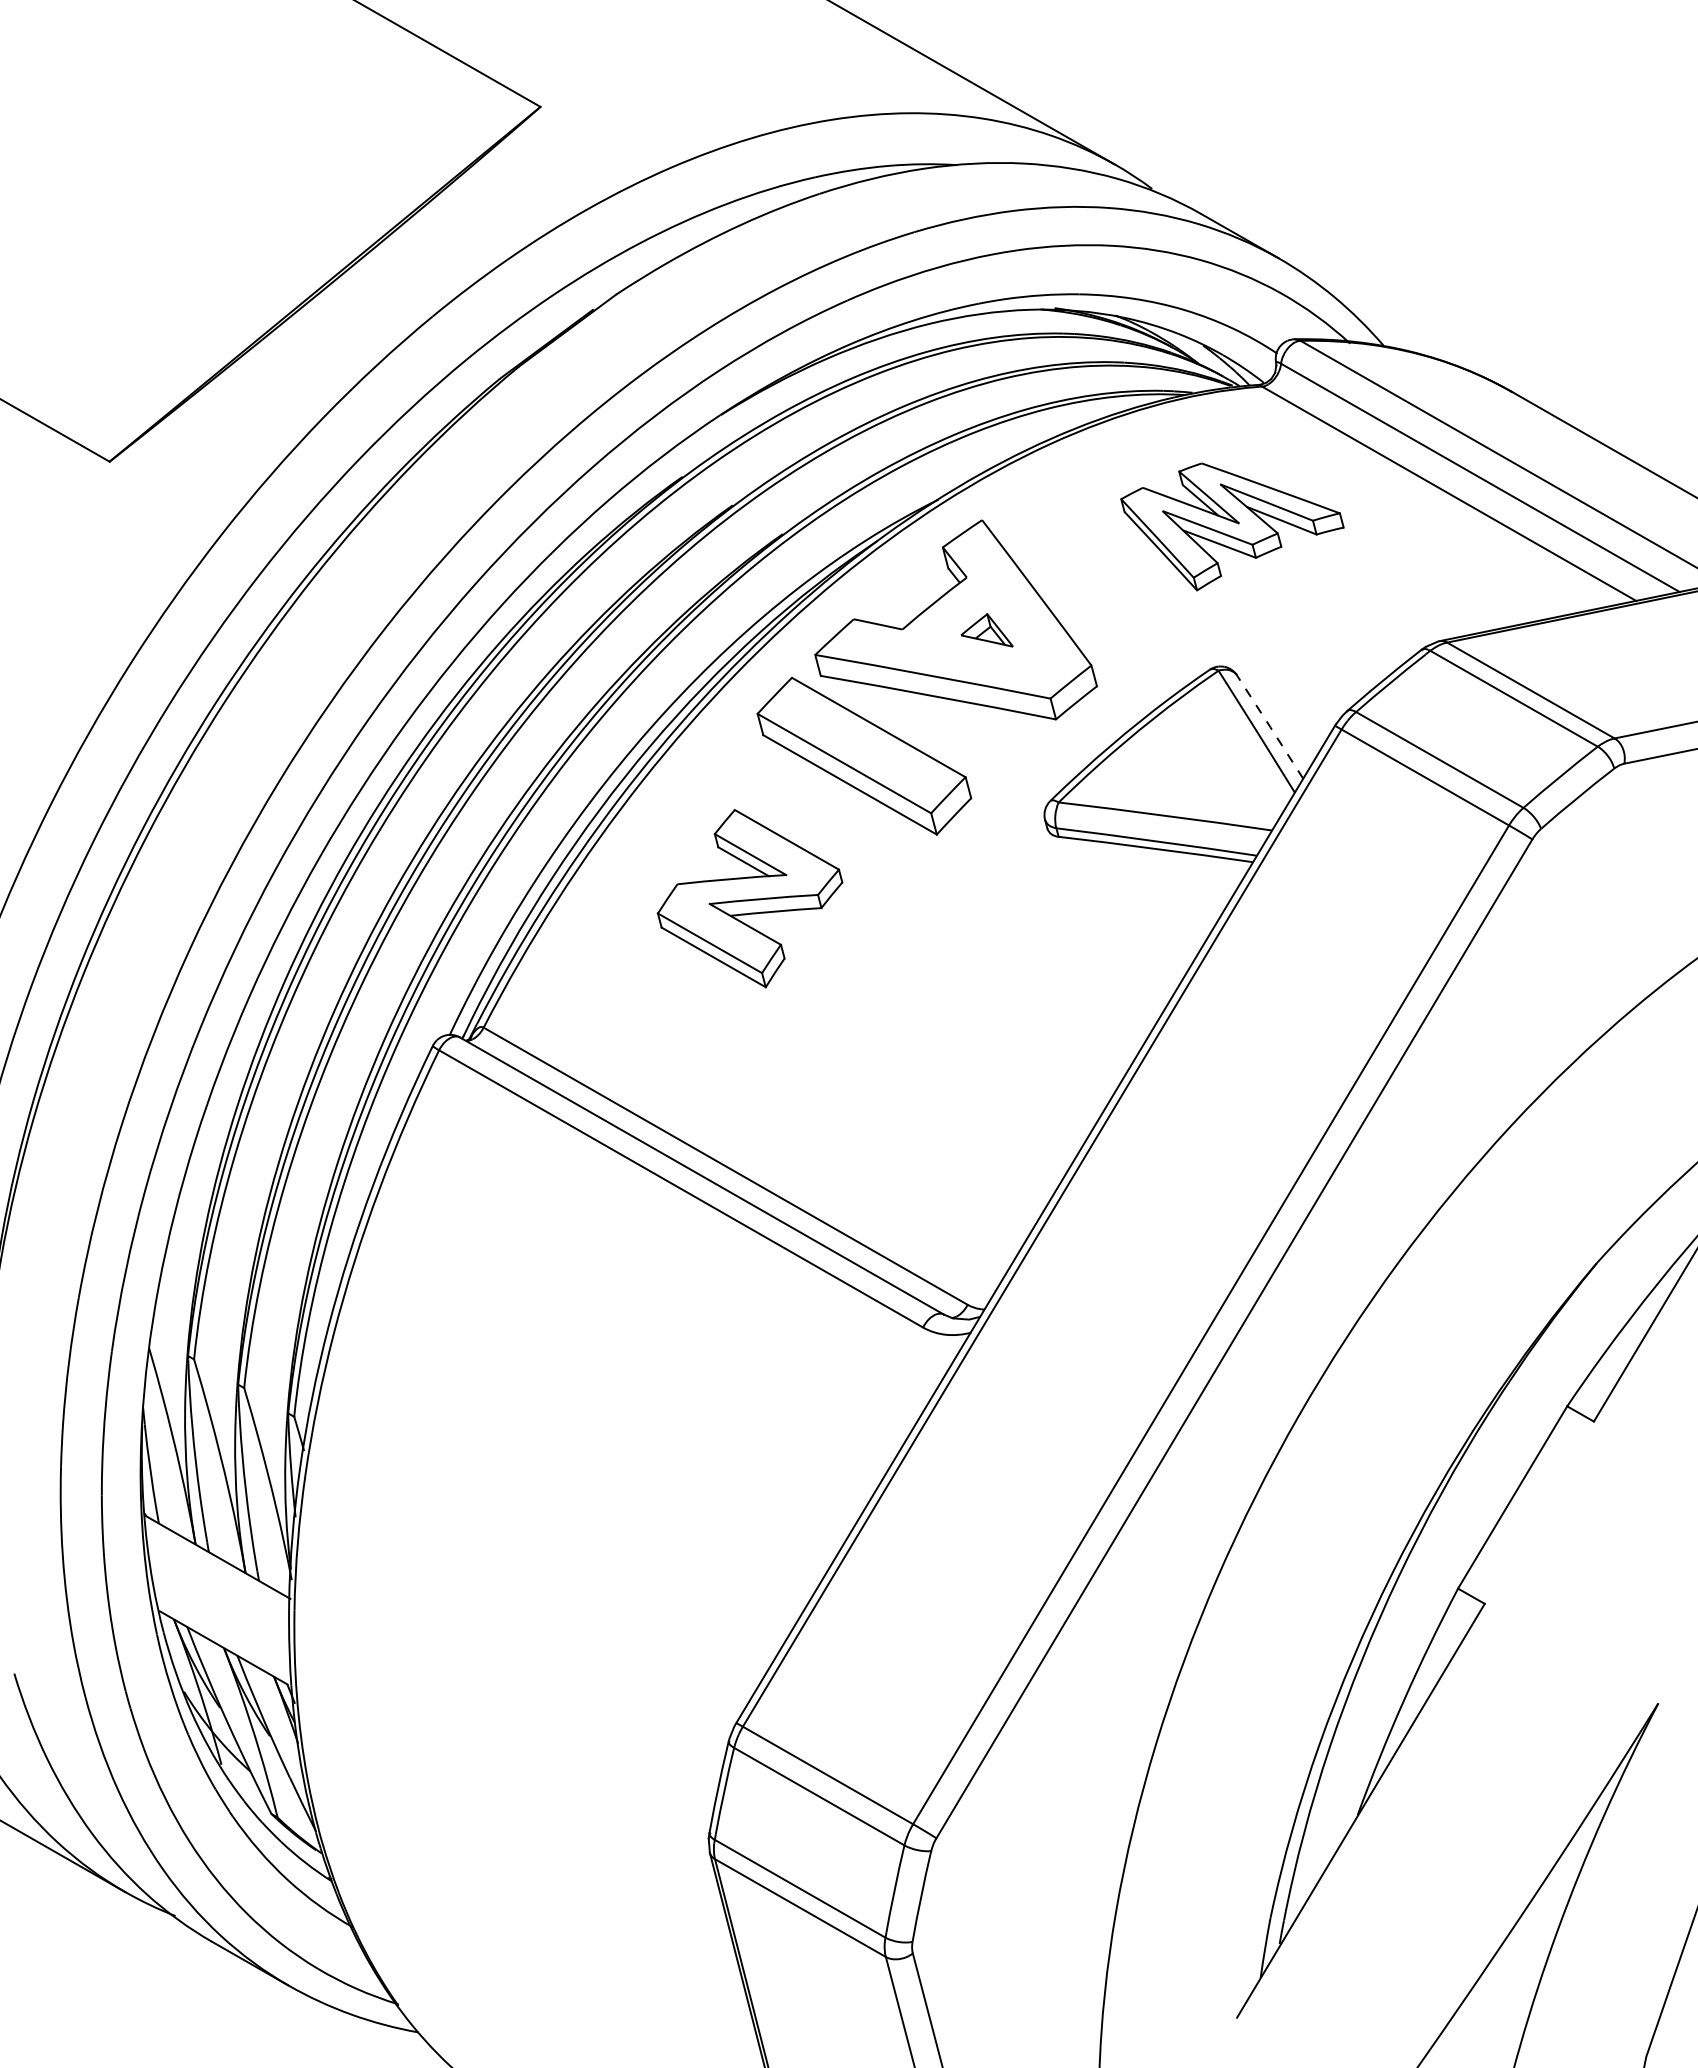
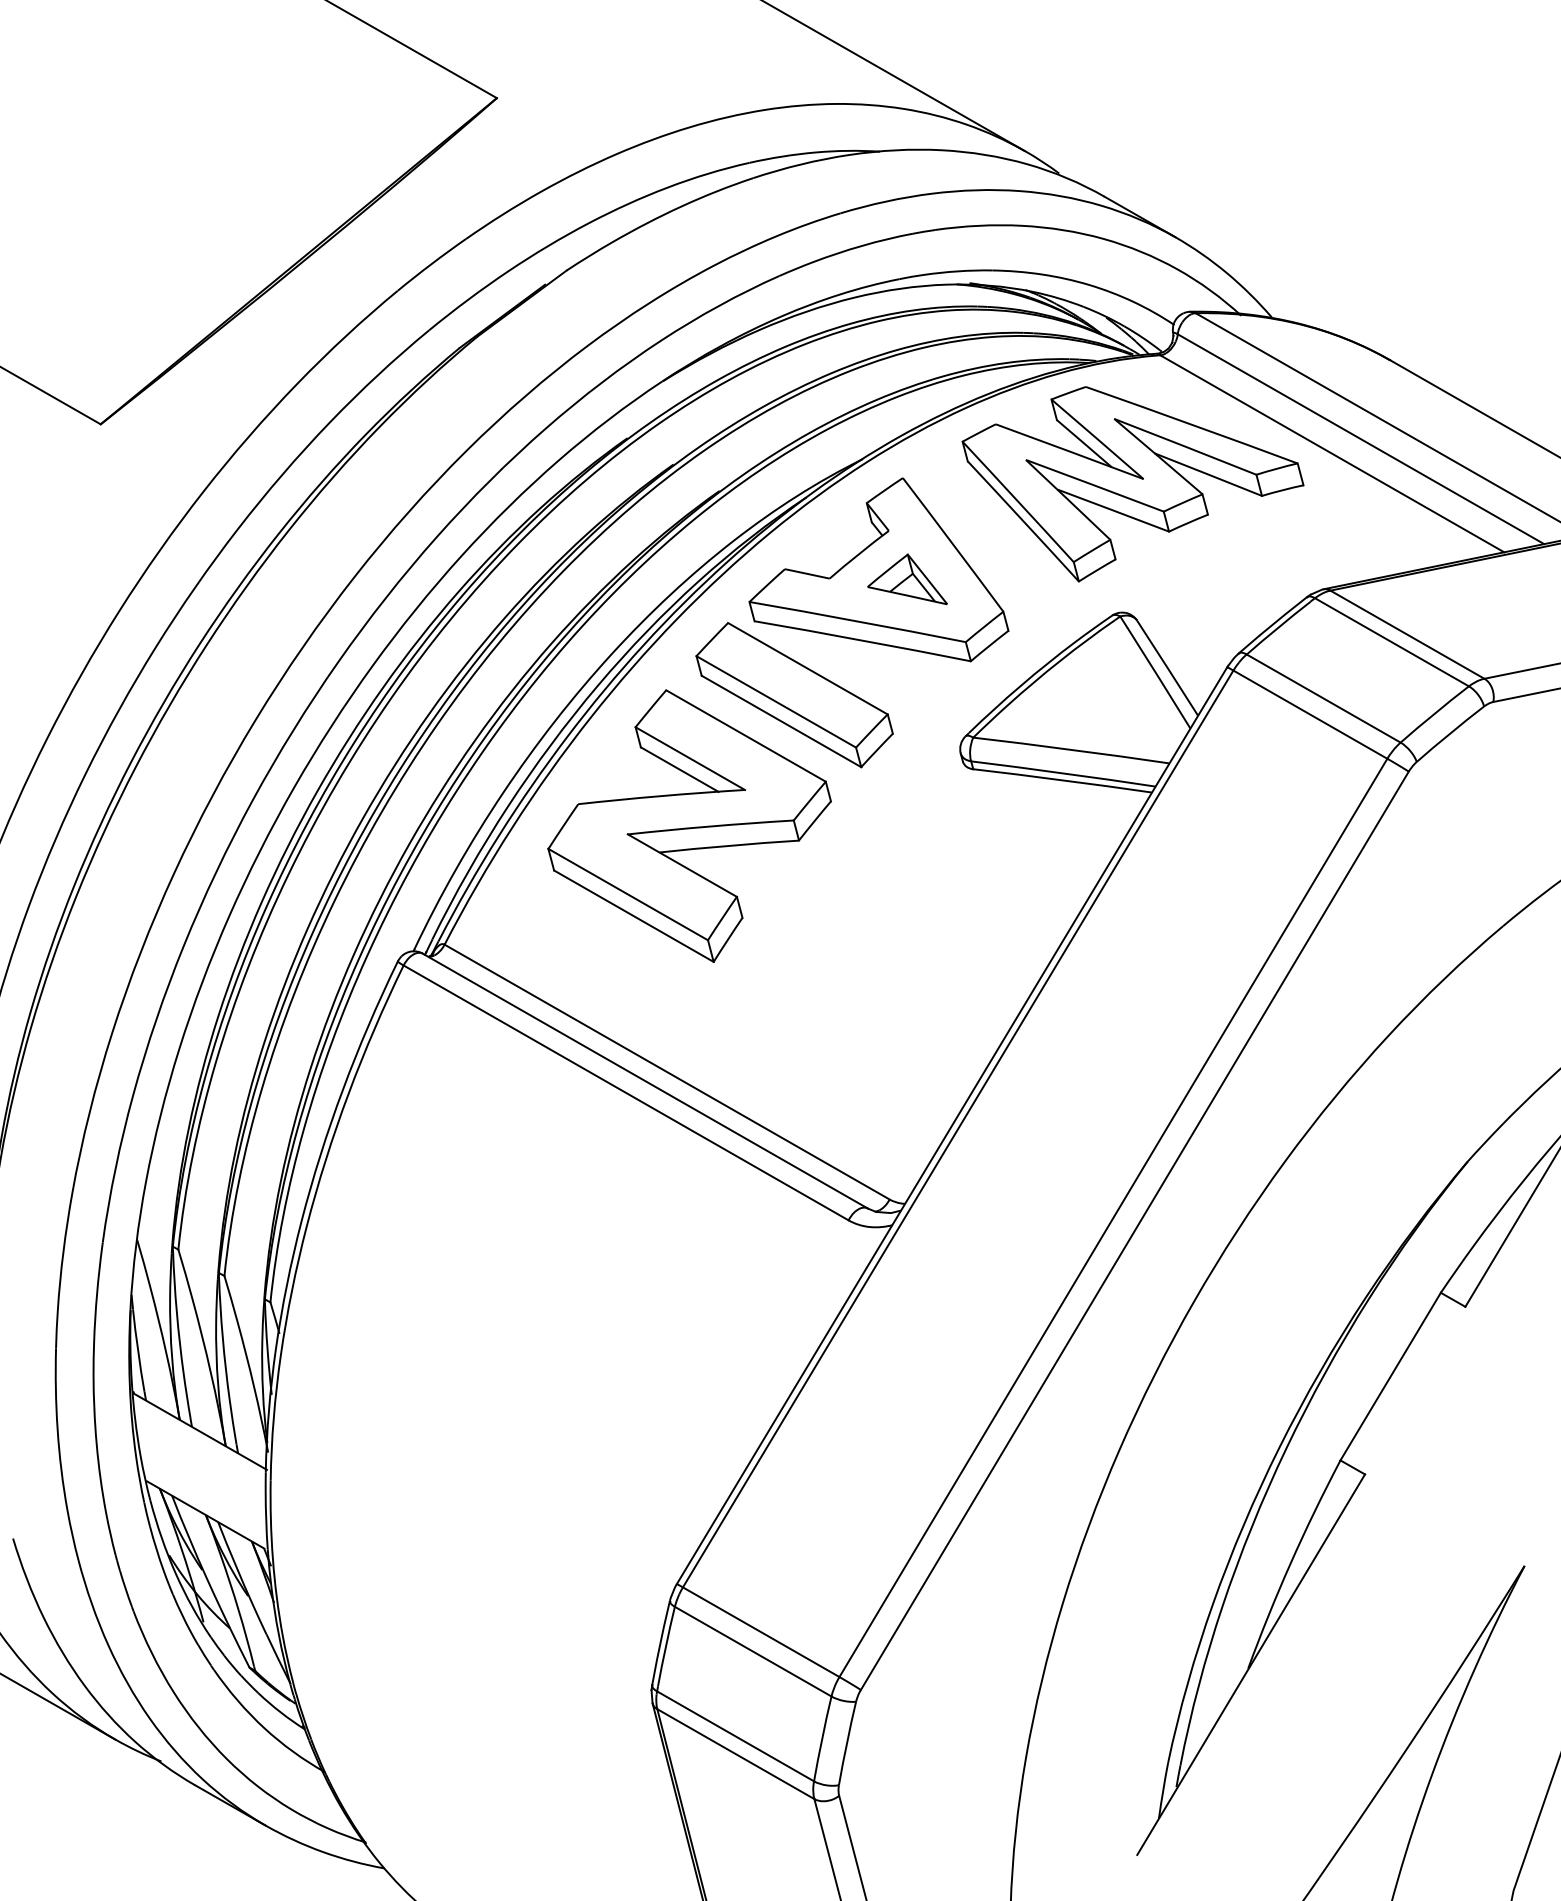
part: (1232, 526) -> (1133, 483), size x1.67
part: (986, 630) -> (906, 579), size x1.67
line: (1270, 726) -> (1168, 667), dashed -> solid
part: (749, 898) -> (689, 825), size x1.67

